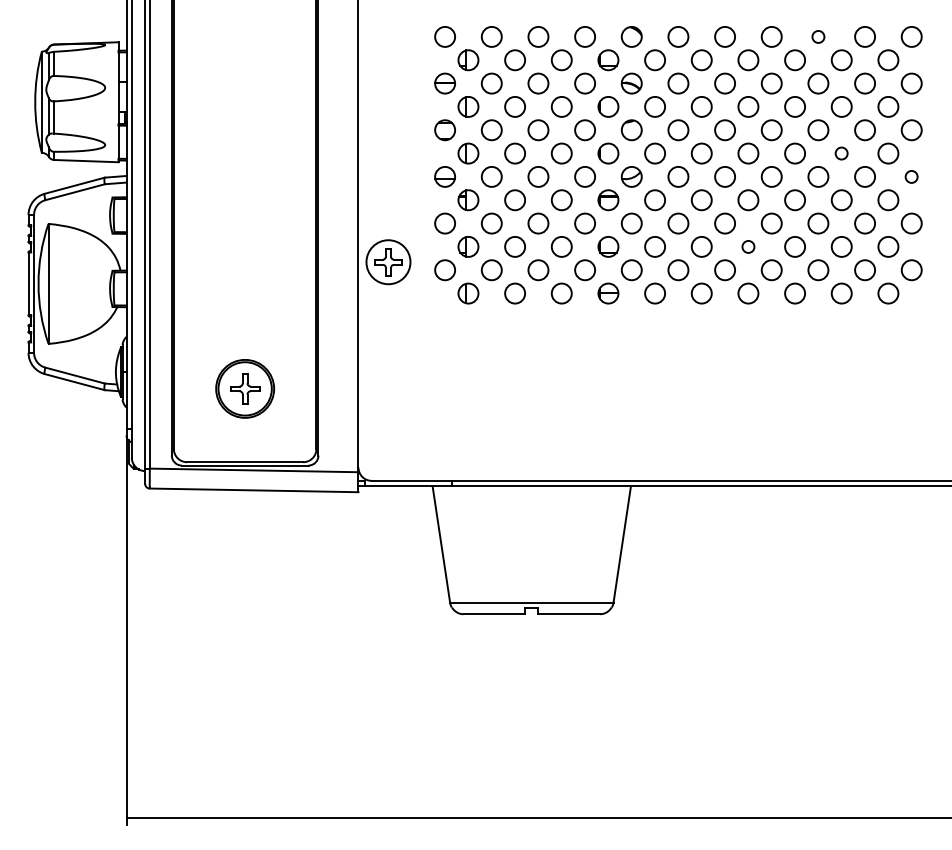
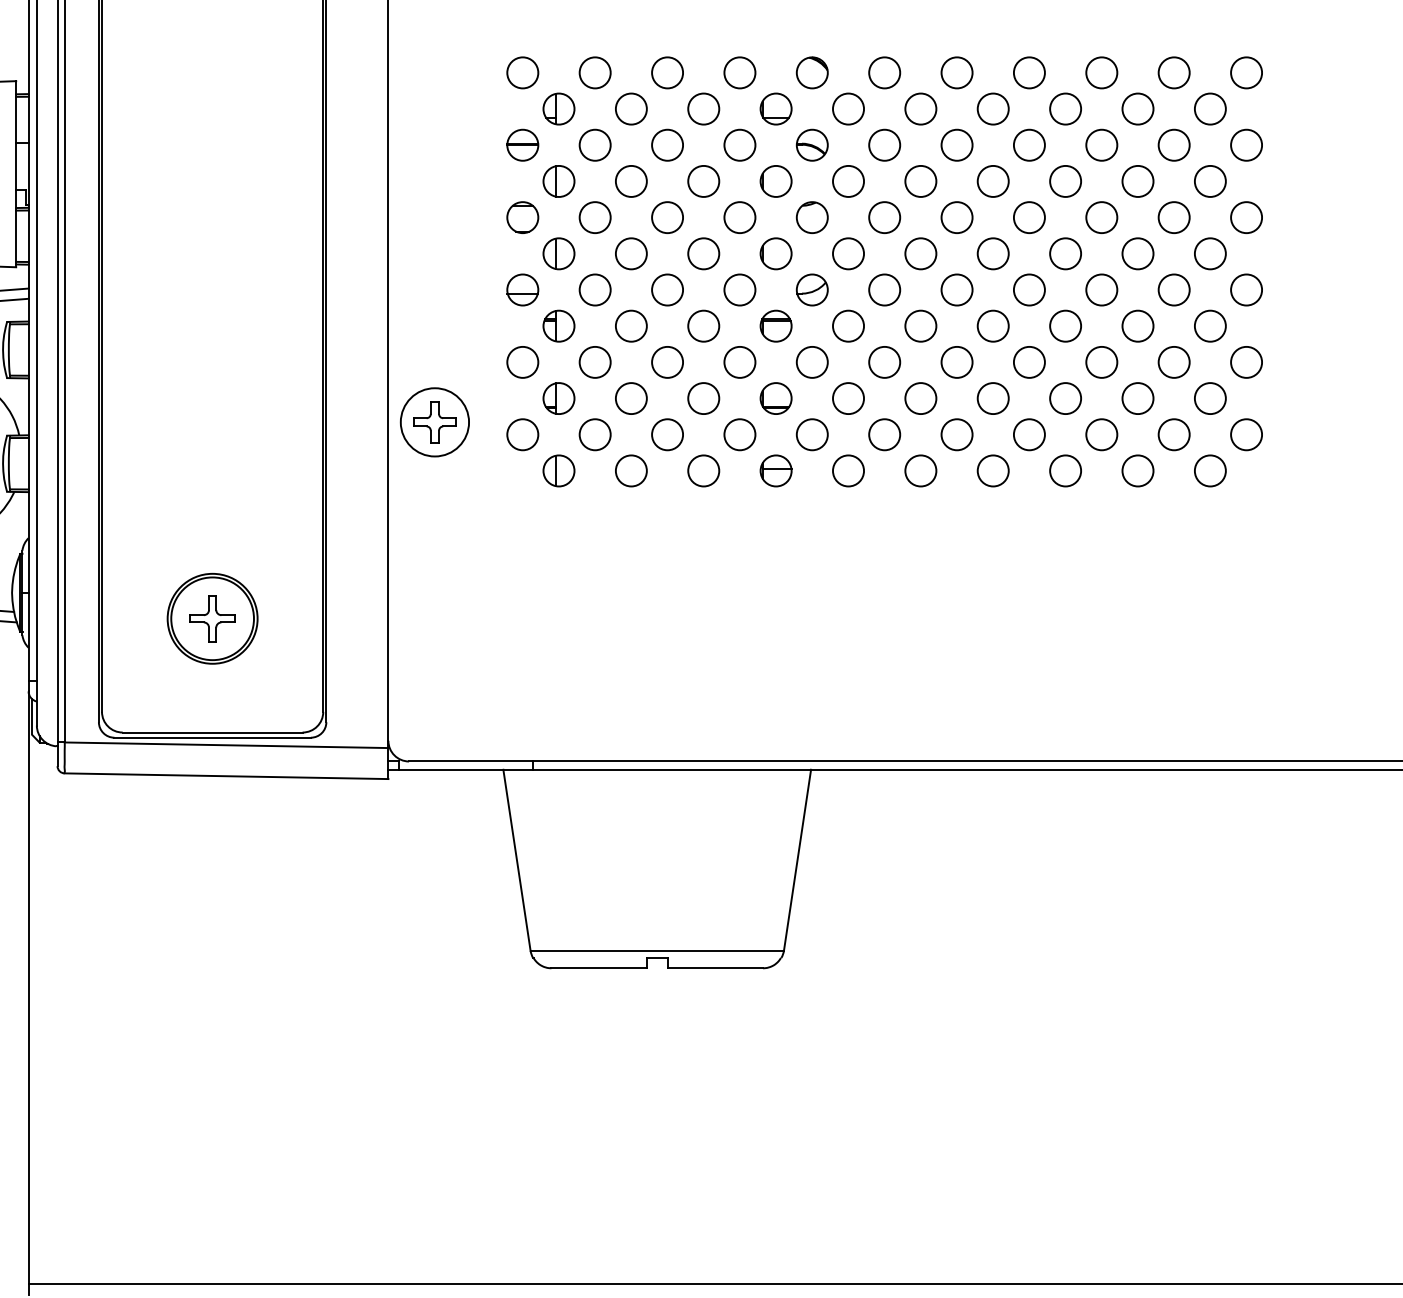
circle: (818, 36) -> (1101, 72), size x1.67
circle: (841, 153) -> (1137, 253), size x1.67
circle: (911, 176) -> (1246, 289), size x1.67
circle: (748, 246) -> (993, 397), size x1.67

